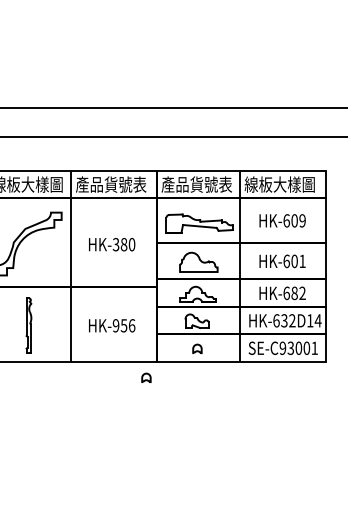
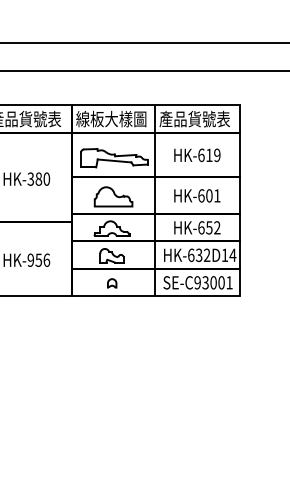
text: (196, 184) -> (111, 119), 產品貨號表 -> 線板大樣圖
text: (279, 184) -> (194, 119), 線板大樣圖 -> 產品貨號表
text: (294, 220) -> (209, 155), HK-609 -> HK-619
text: (294, 292) -> (209, 227), HK-682 -> HK-652
part: (146, 377) -> (61, 312), removed

